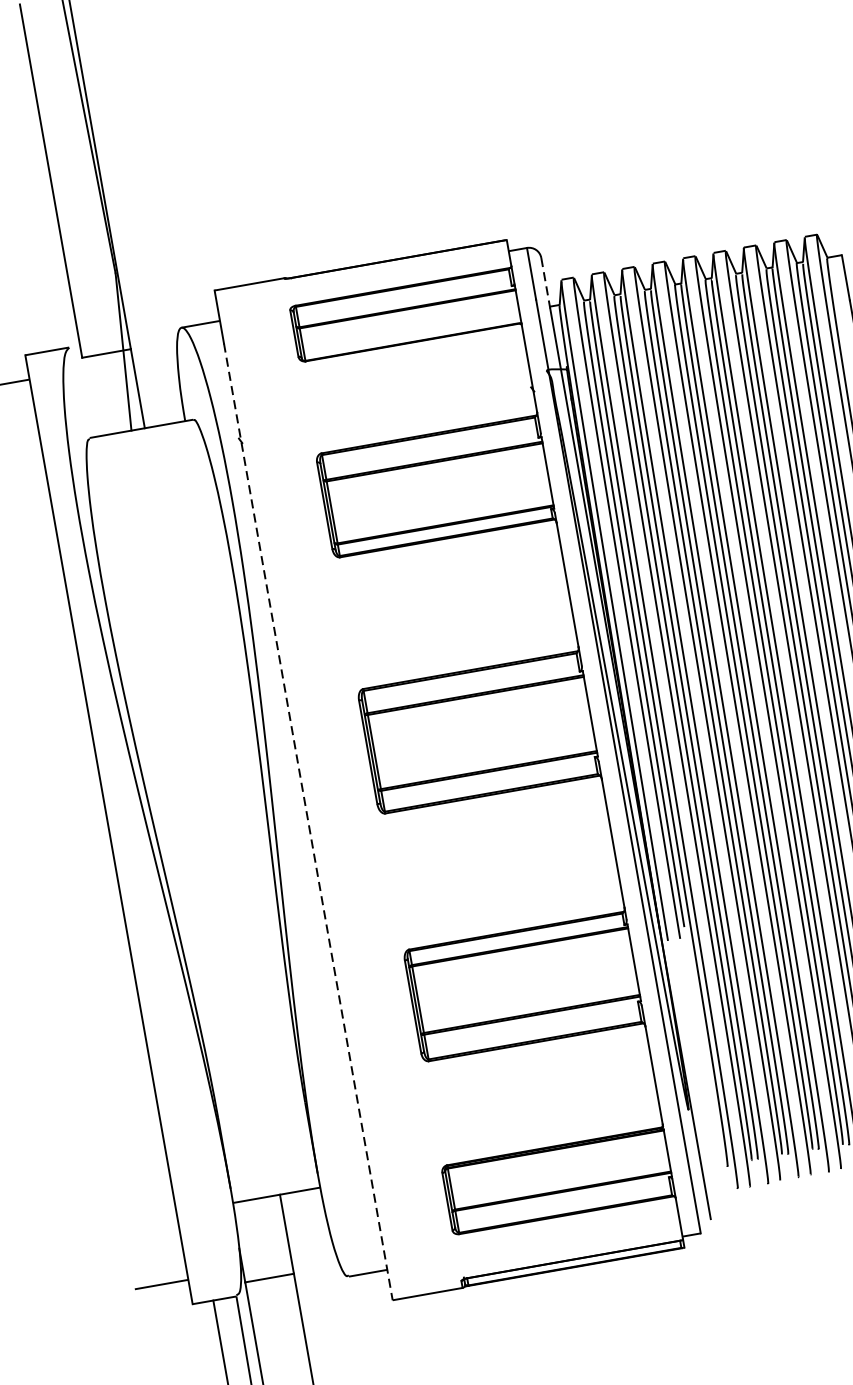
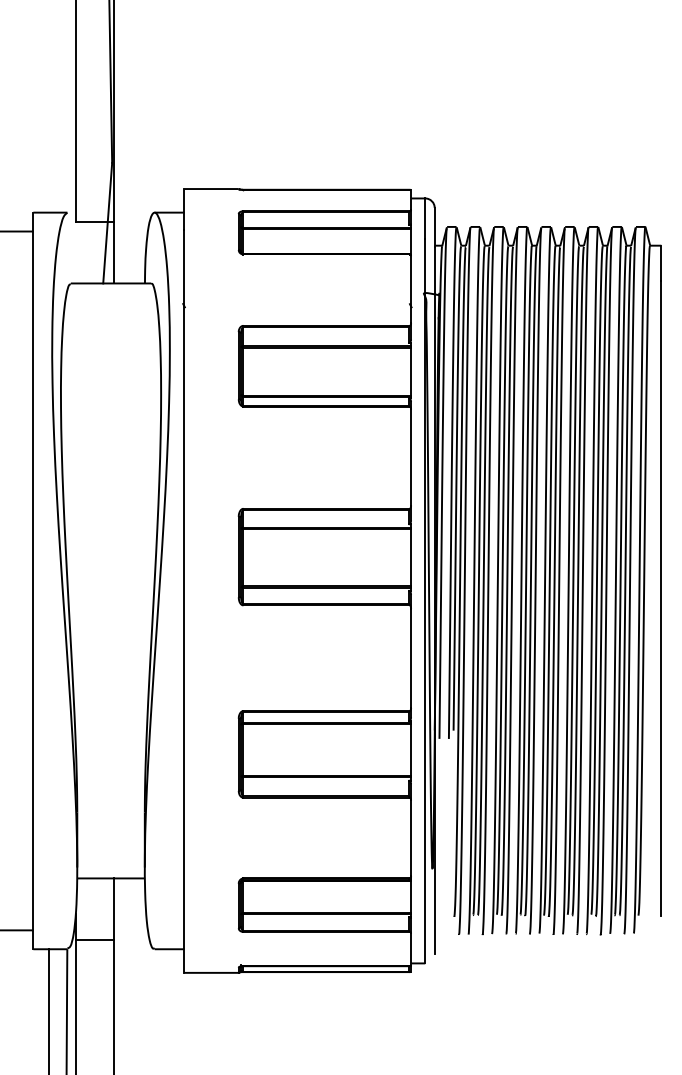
line: (545, 283) -> (434, 227), dashed -> solid
line: (308, 823) -> (184, 602), dashed -> solid

